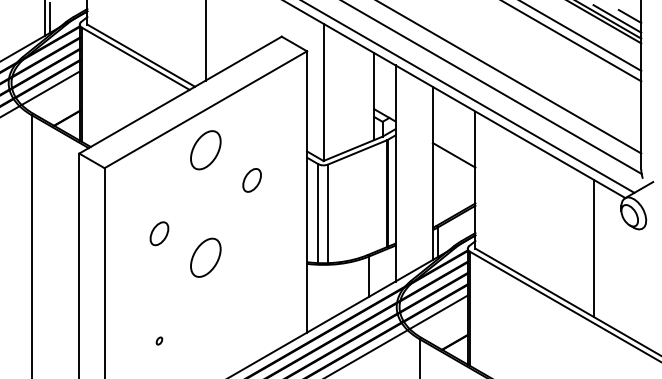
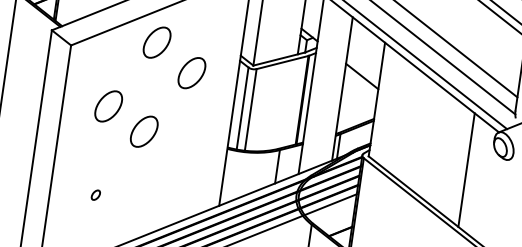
part: (251, 180) -> (191, 73), size x1.67
part: (159, 233) -> (108, 106), size x1.67
part: (159, 340) -> (96, 194), size x1.67

